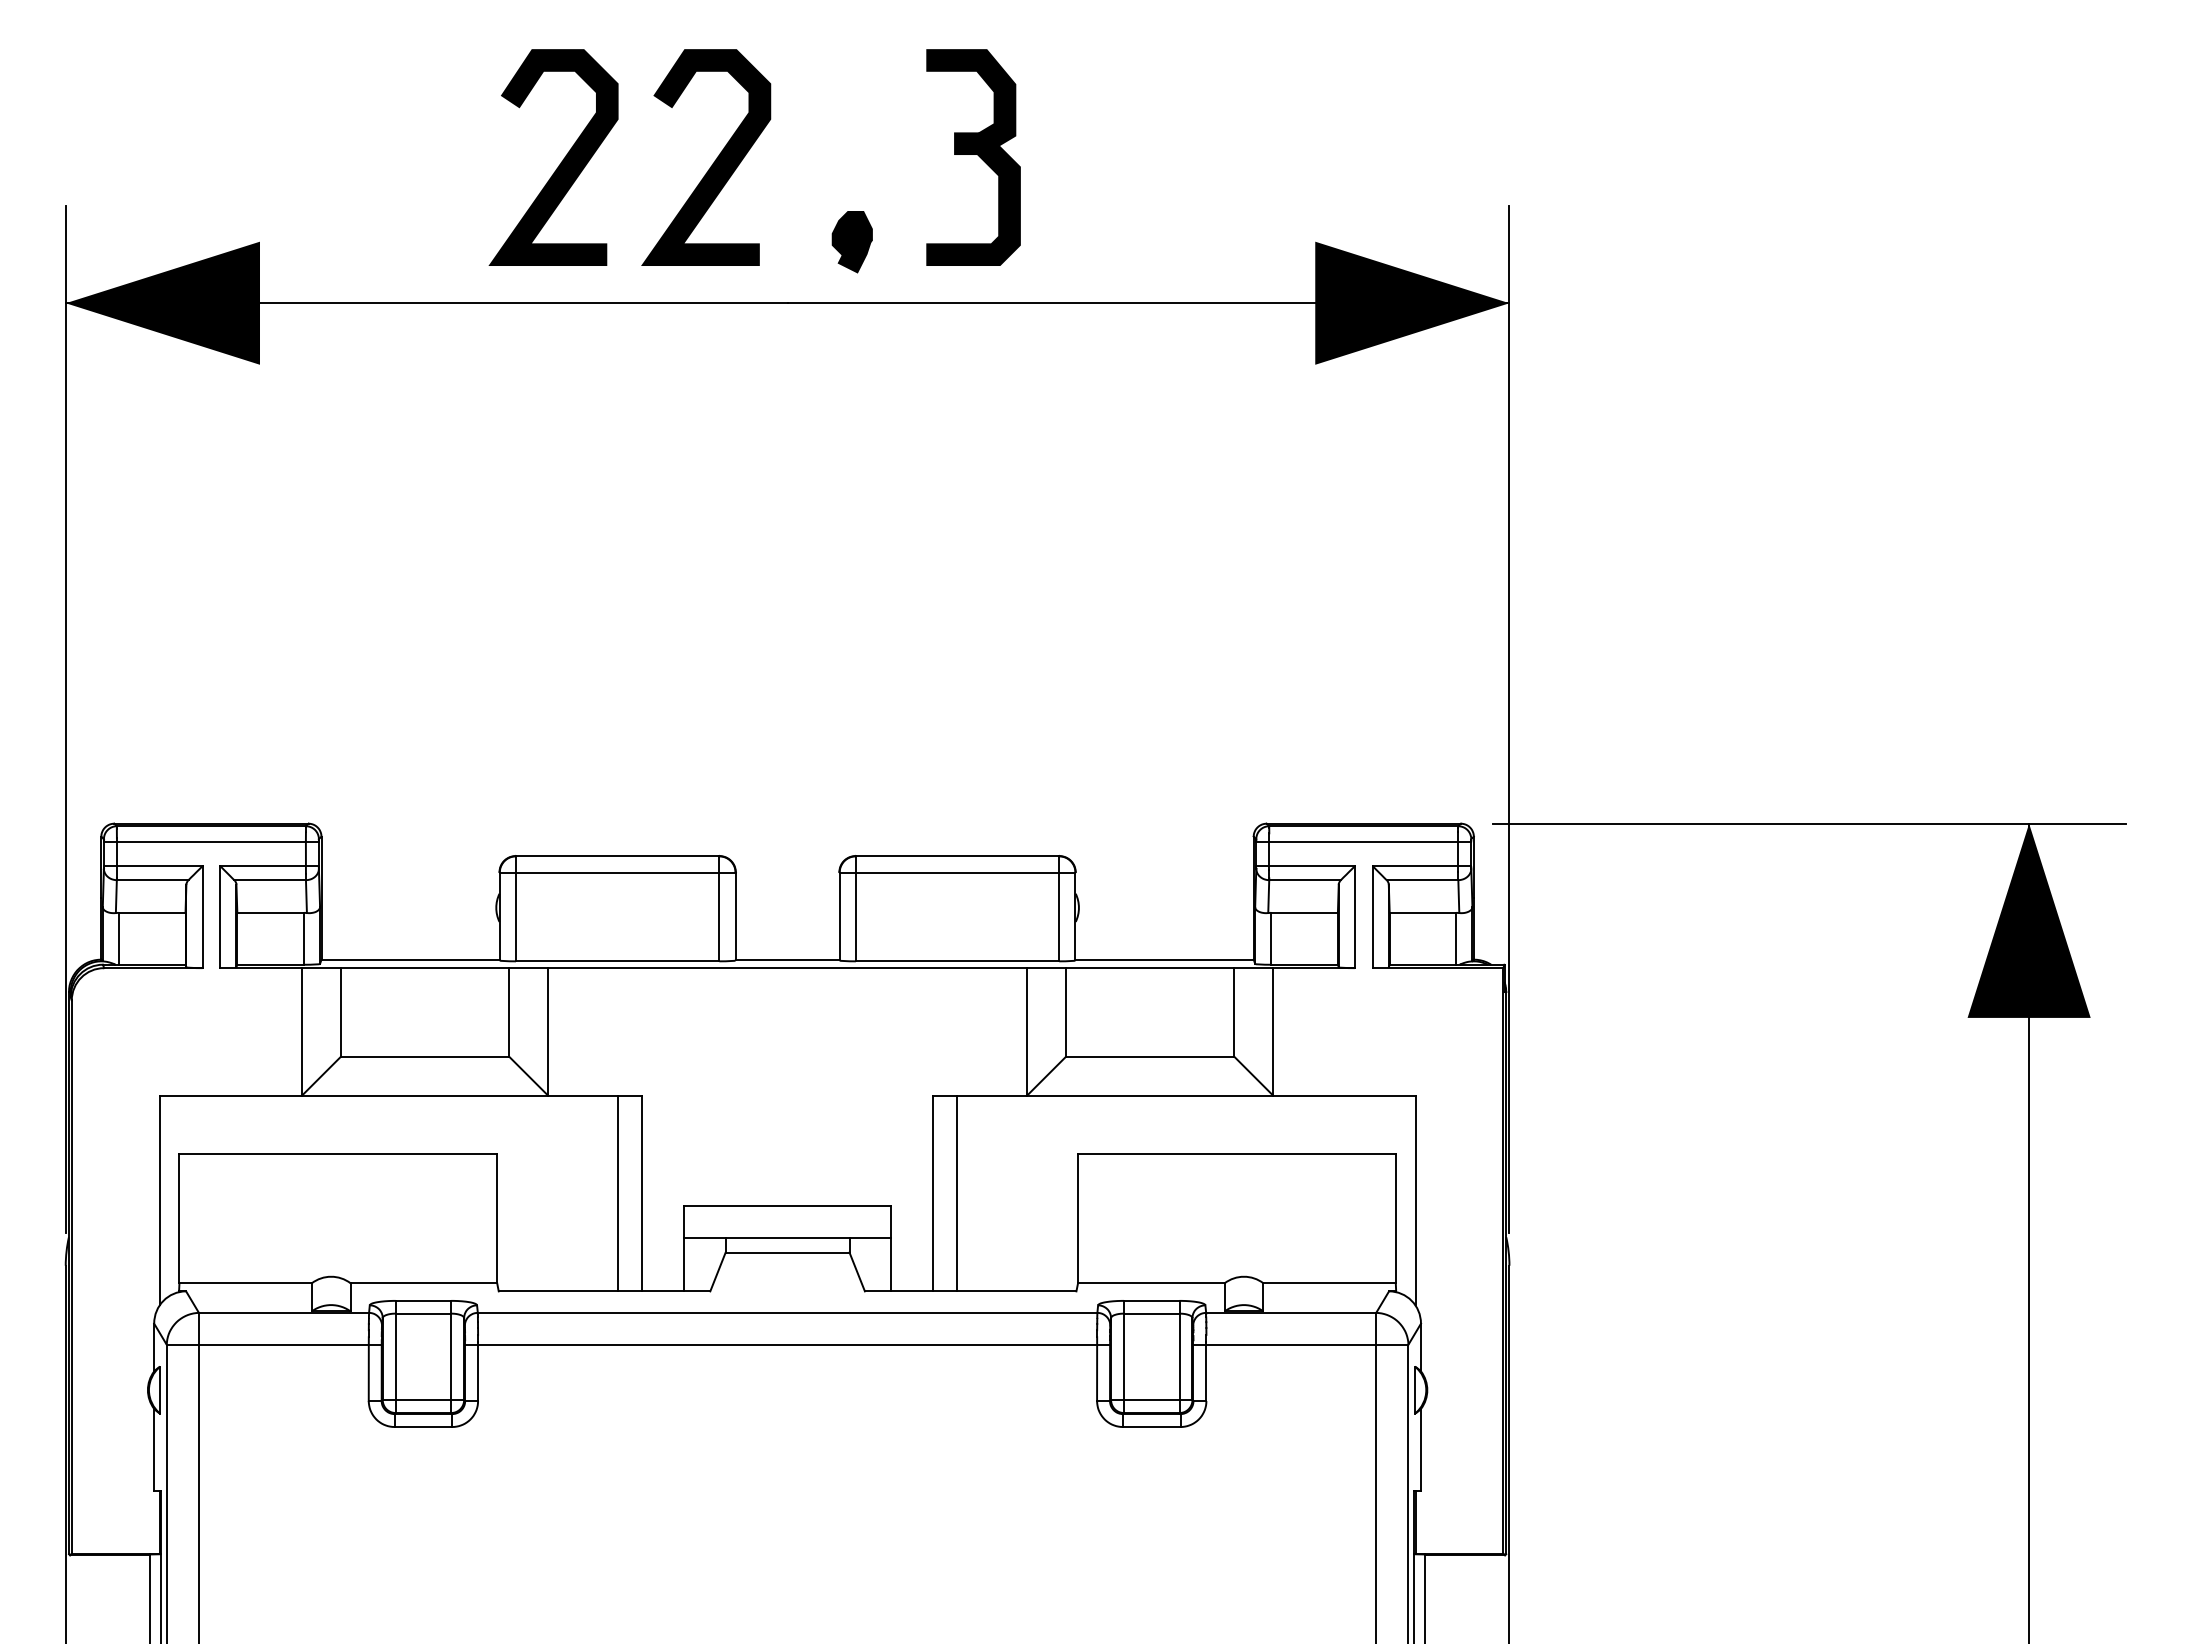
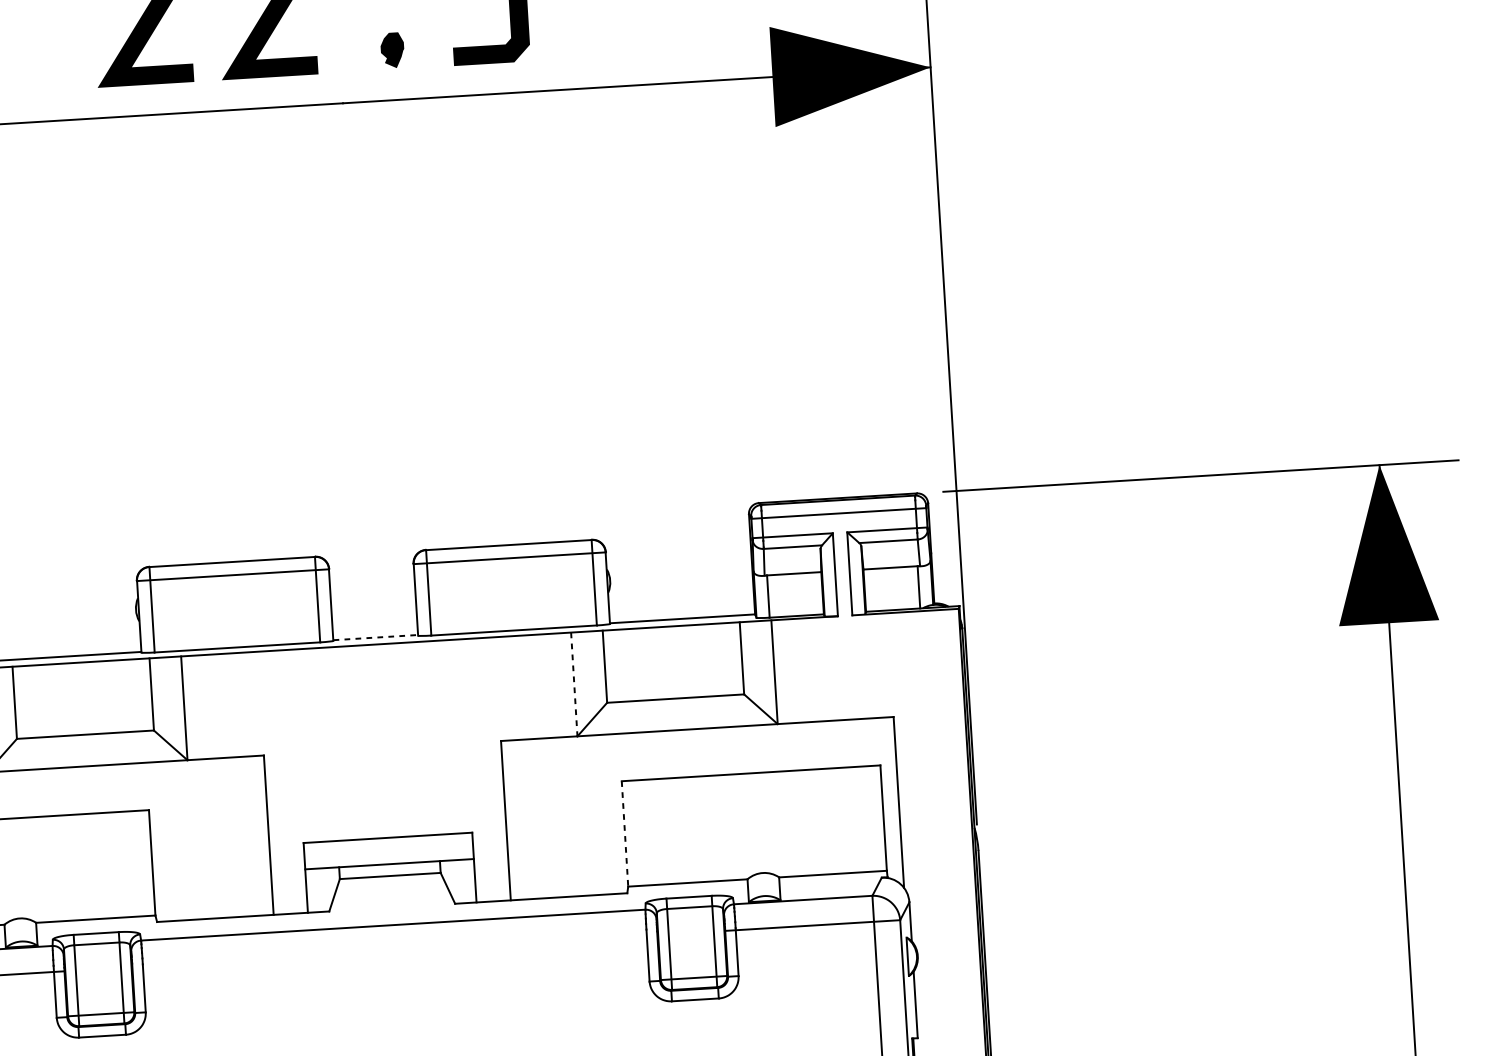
part: (851, 242) -> (392, 50), size x0.7
line: (787, 959) -> (375, 637), solid -> dashed
line: (1027, 1031) -> (574, 684), solid -> dashed
line: (618, 1193) -> (249, 836), removed
line: (956, 1193) -> (524, 819), removed
line: (1078, 1218) -> (625, 833), solid -> dashed
line: (787, 1344) -> (394, 950), removed

